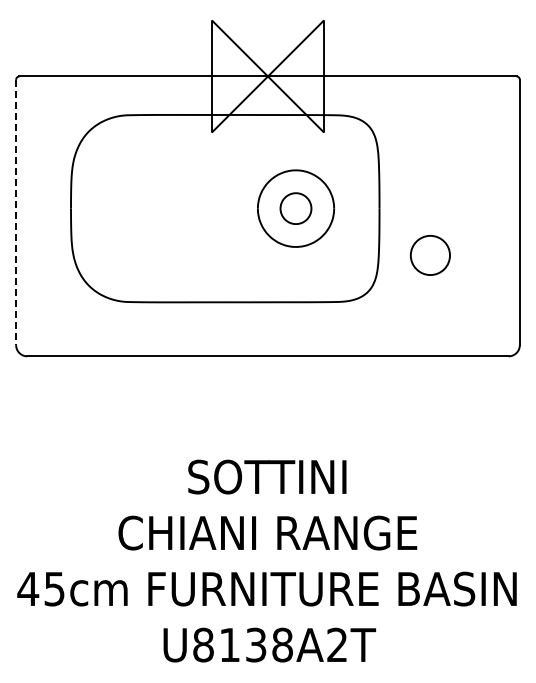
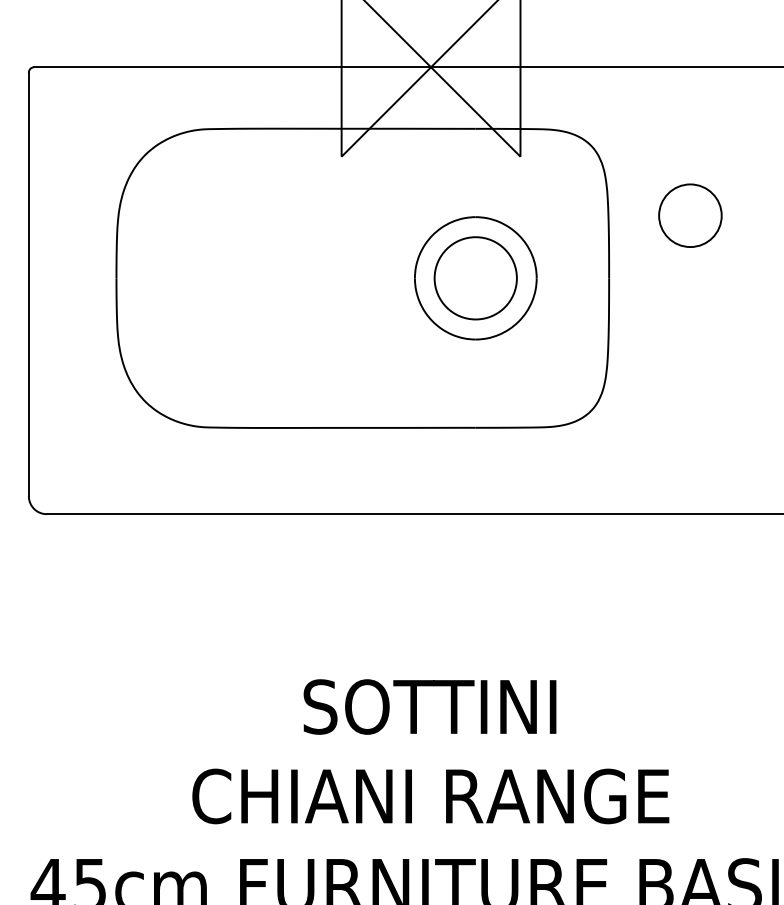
circle: (295, 208) -> (474, 278), size x1.67
line: (16, 212) -> (29, 284), dashed -> solid
circle: (429, 255) -> (688, 215), moved

